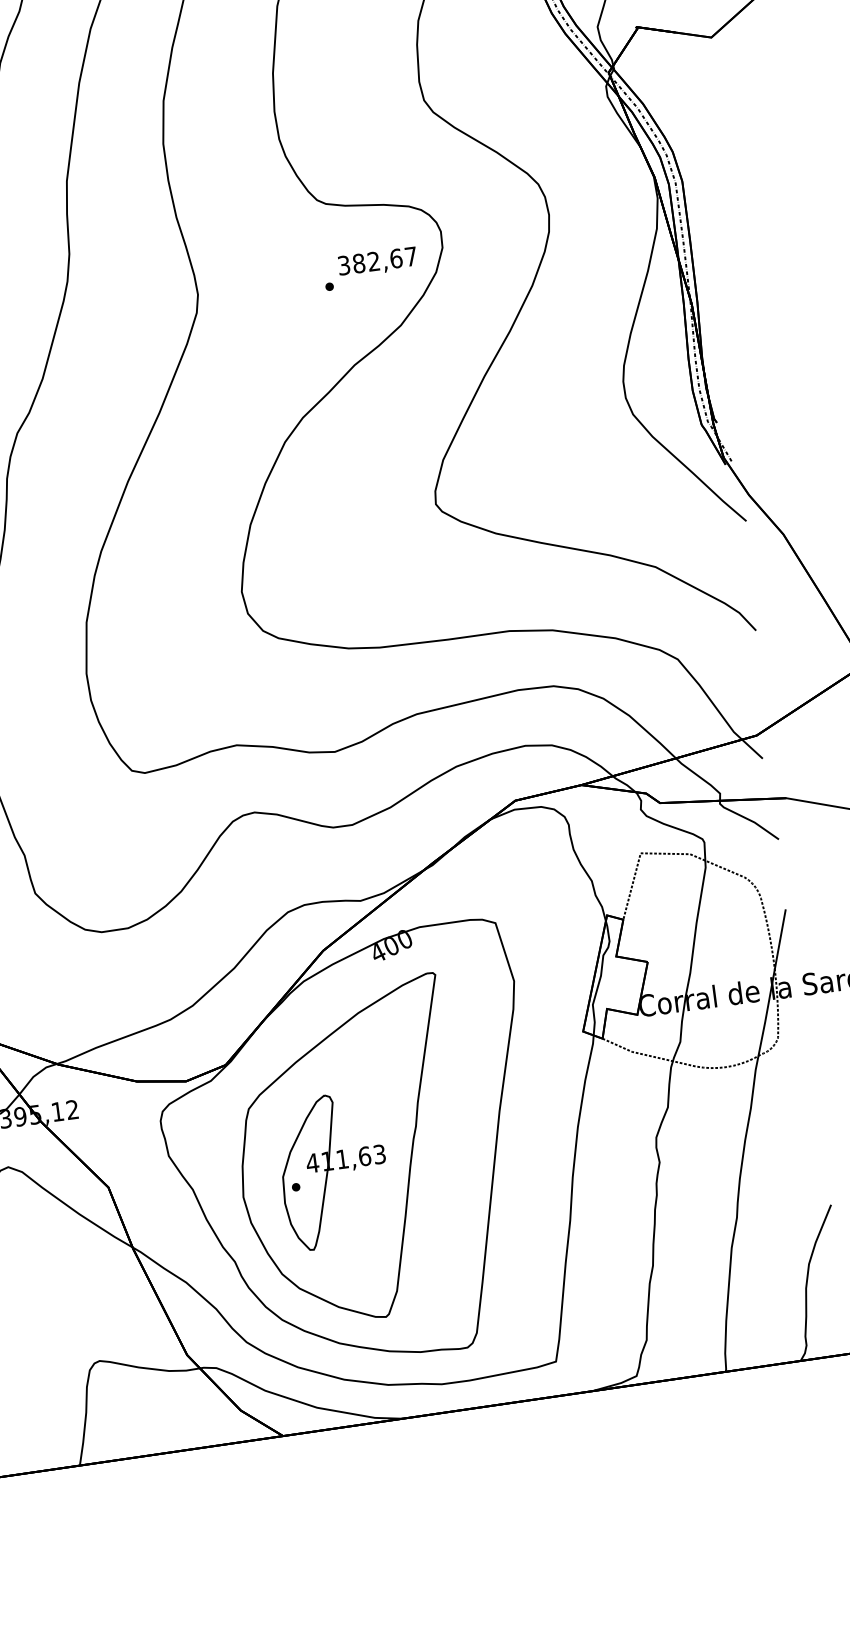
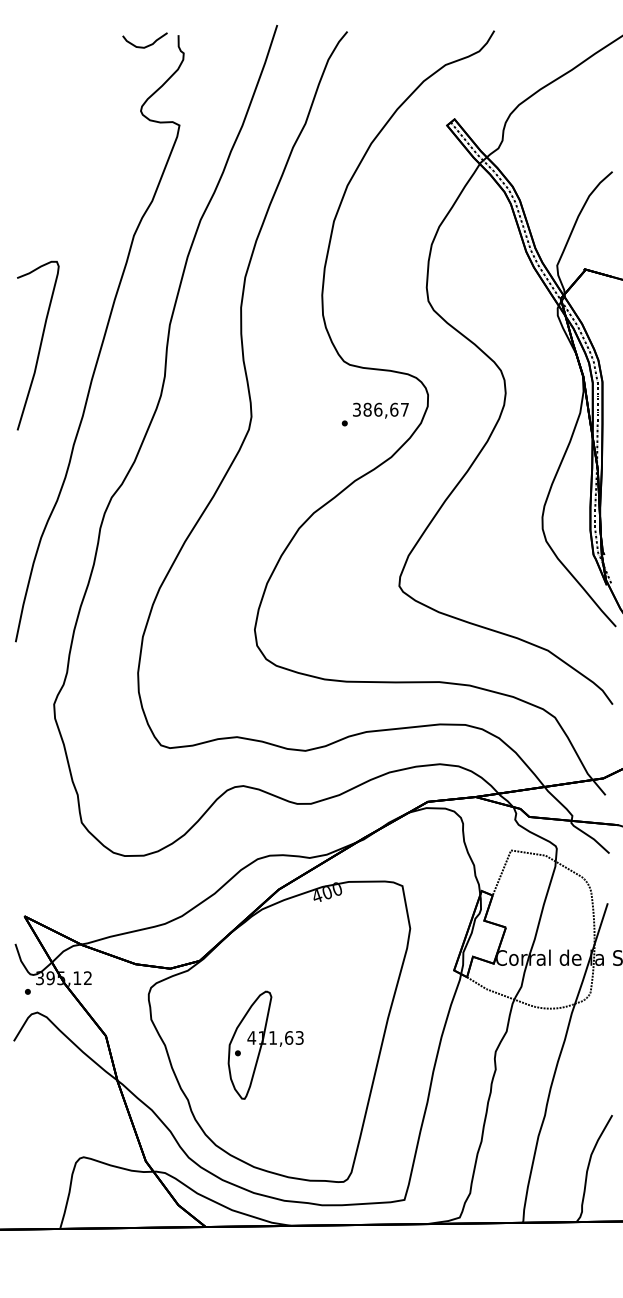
text: (374, 261) -> (378, 409), 382,67 -> 386,67
part: (347, 1152) -> (277, 1033), removed

